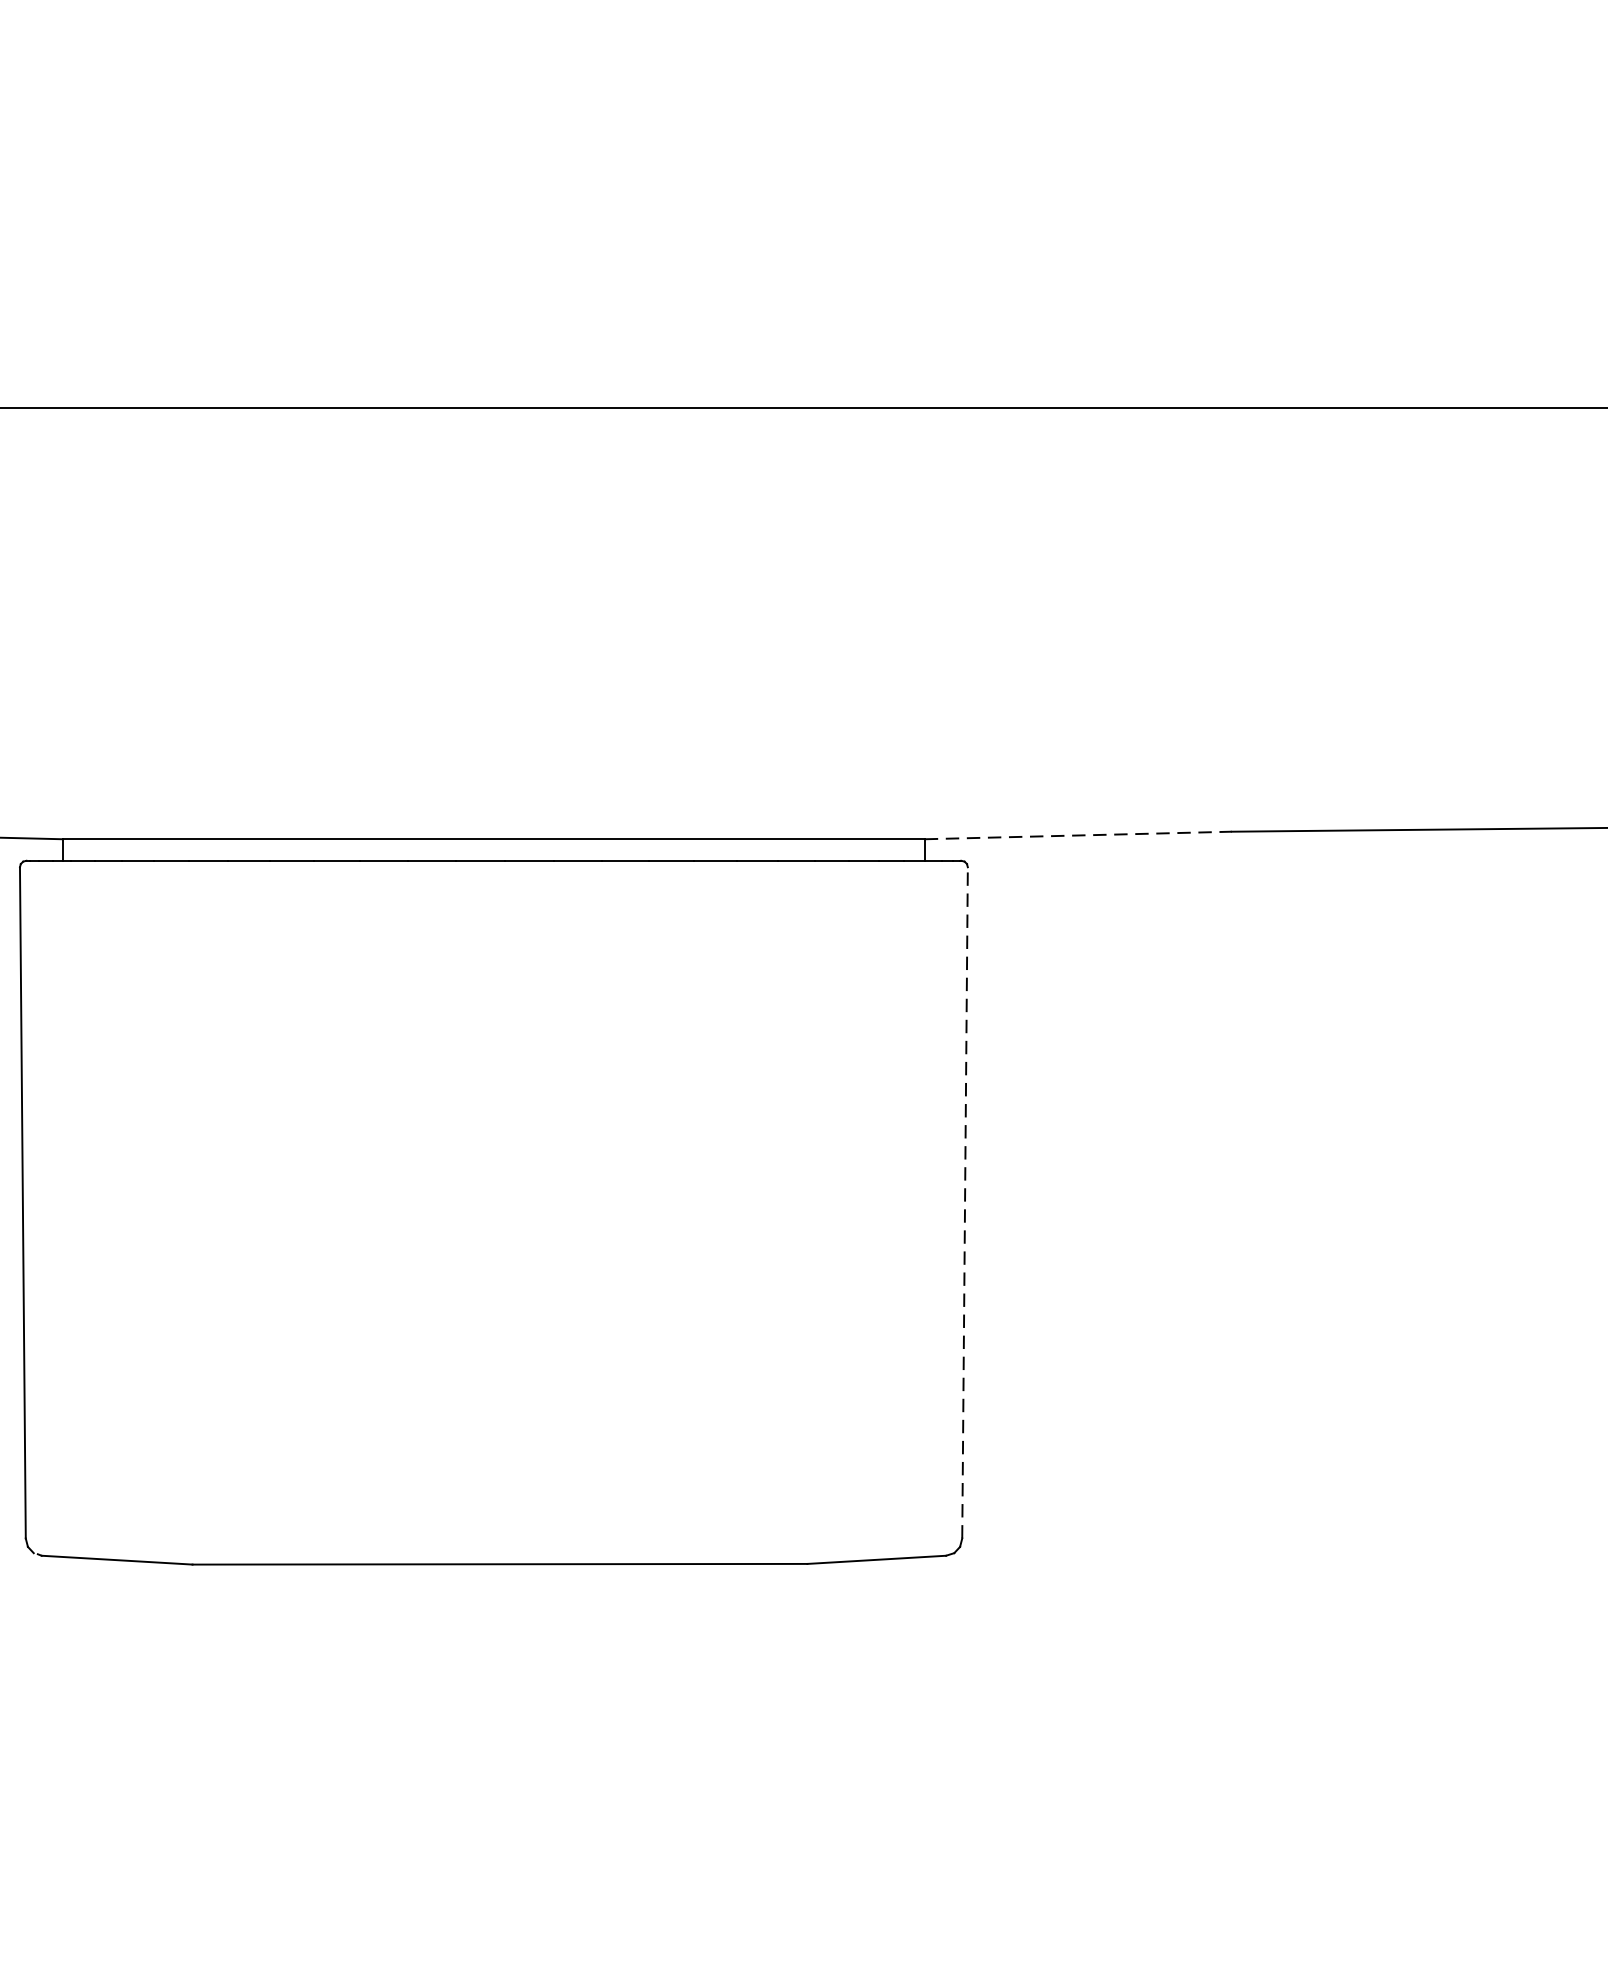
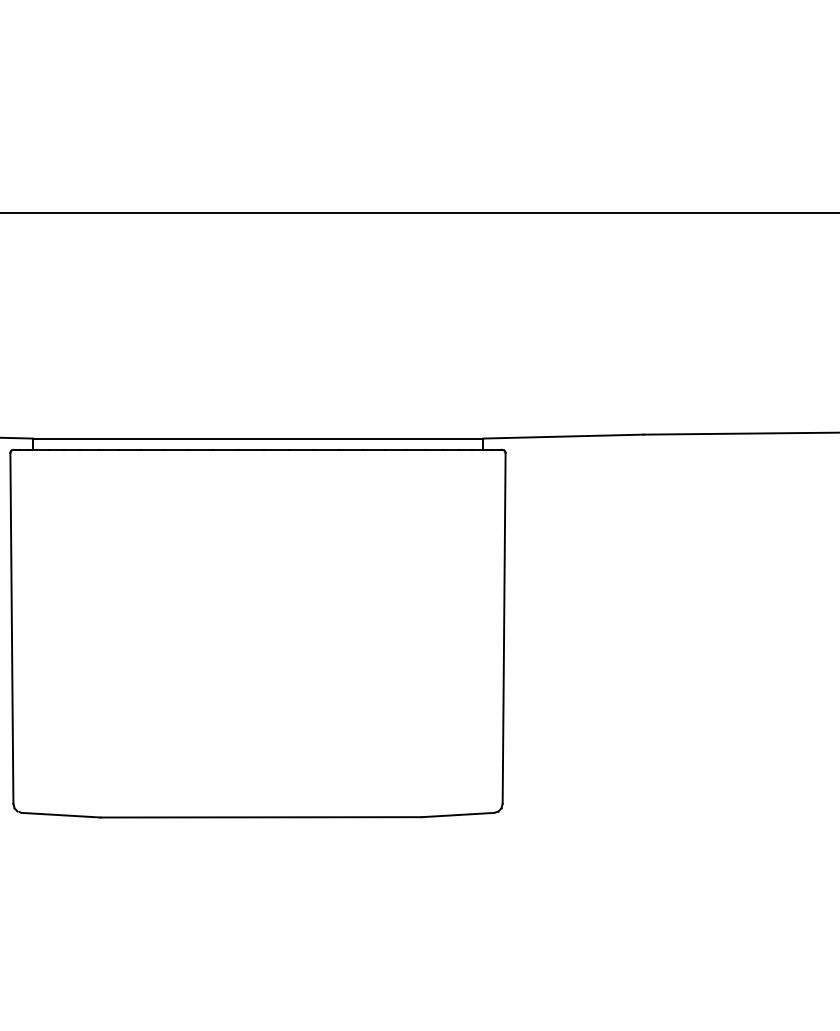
line: (1078, 835) -> (563, 436), dashed -> solid
line: (965, 1202) -> (504, 628), dashed -> solid

